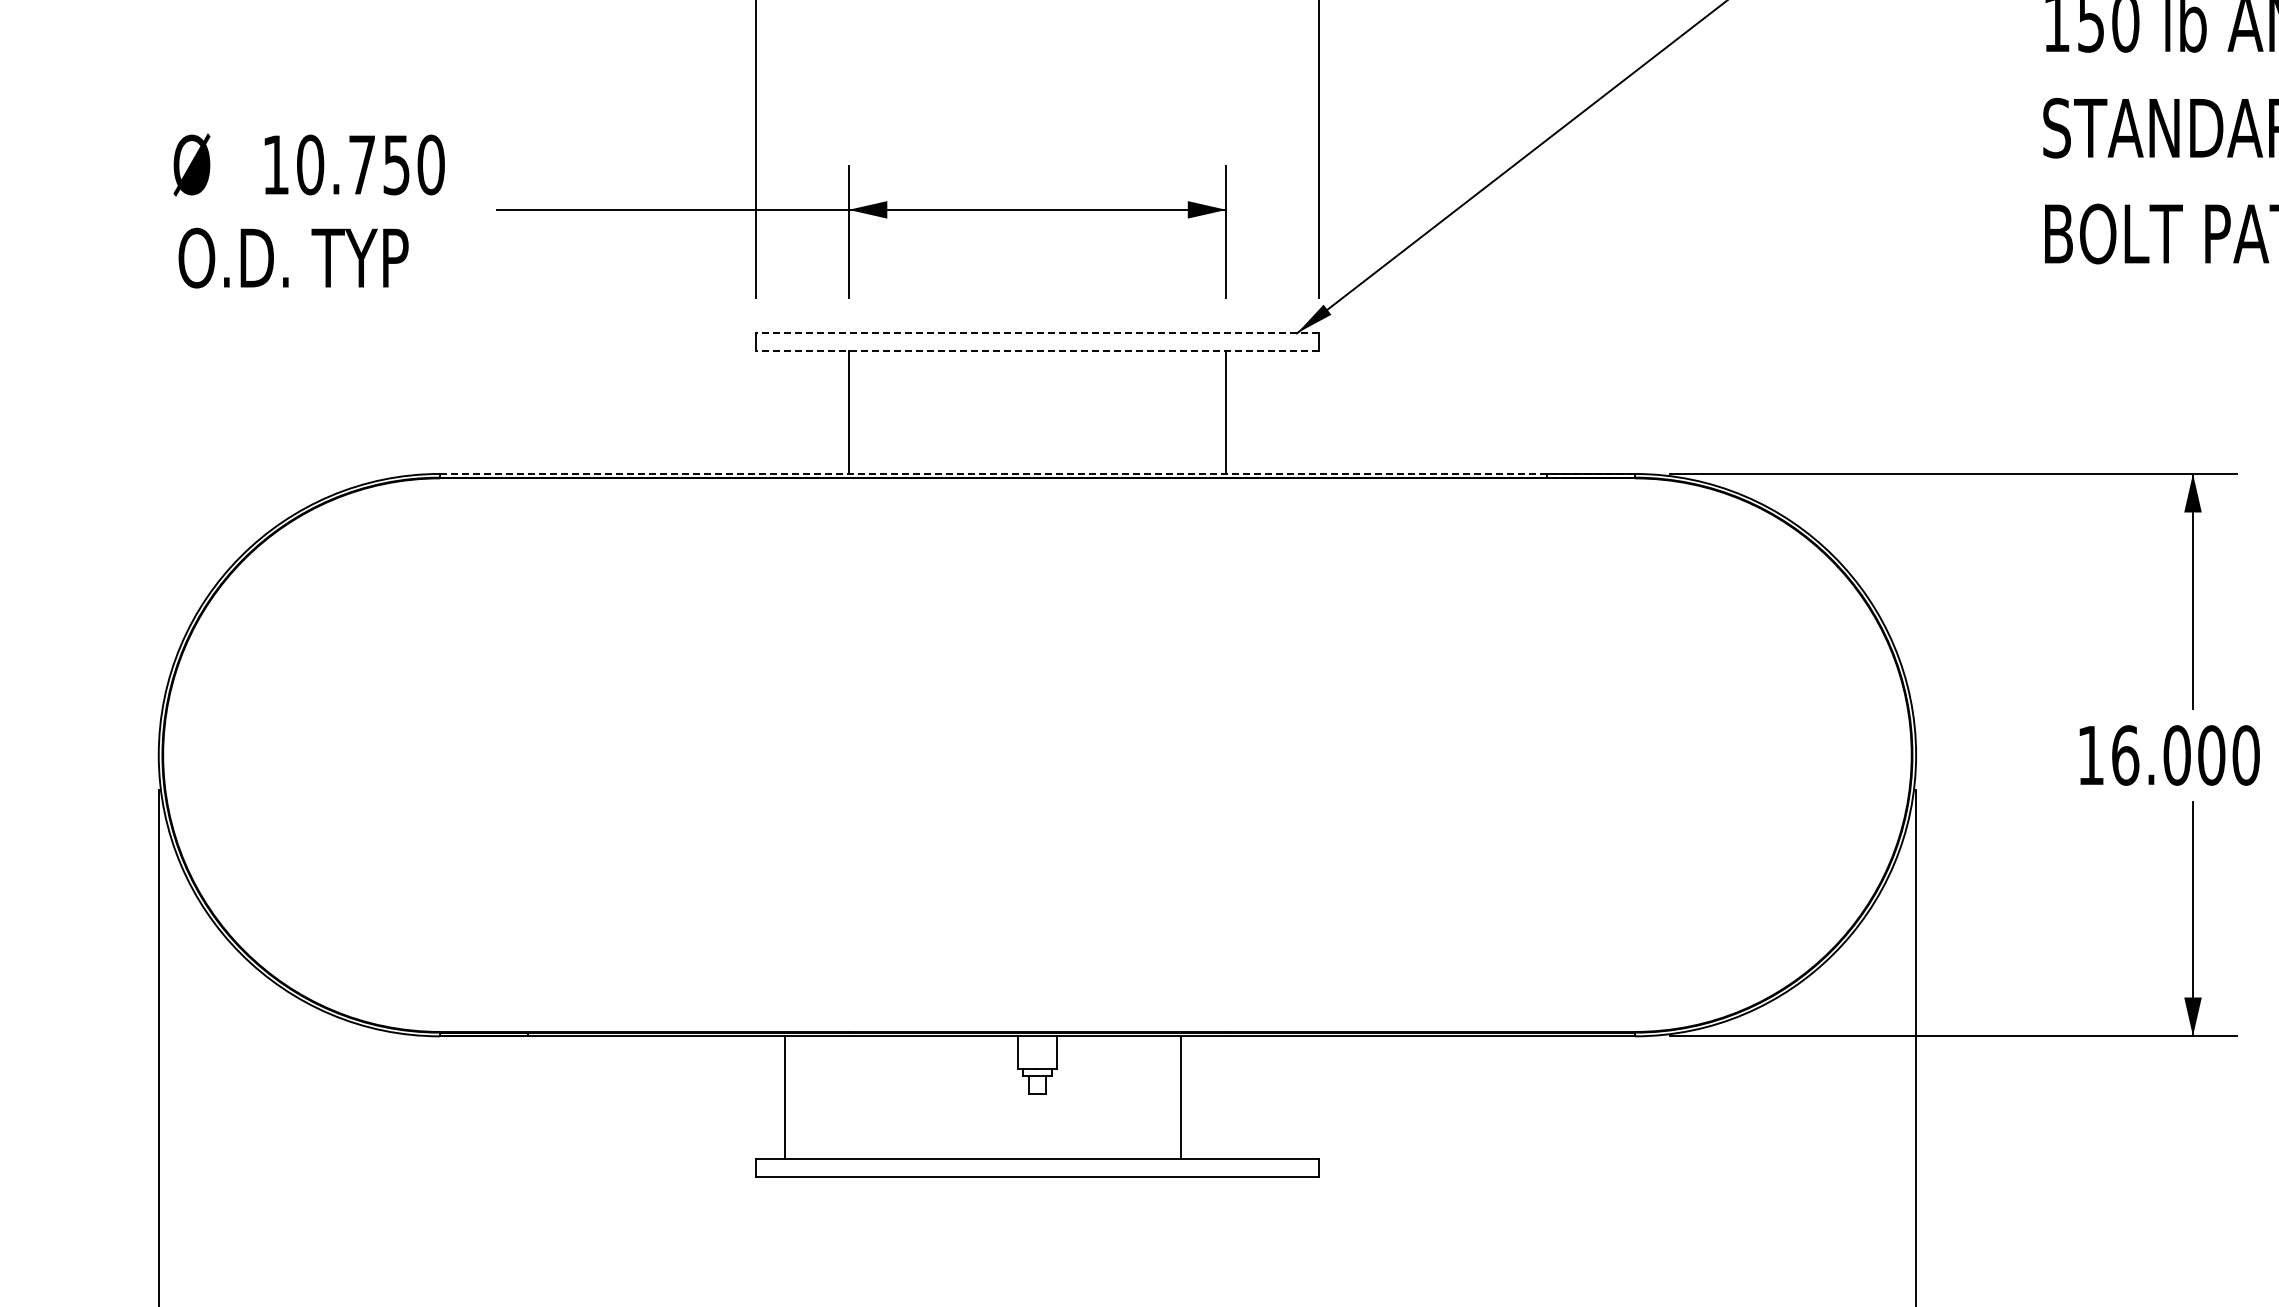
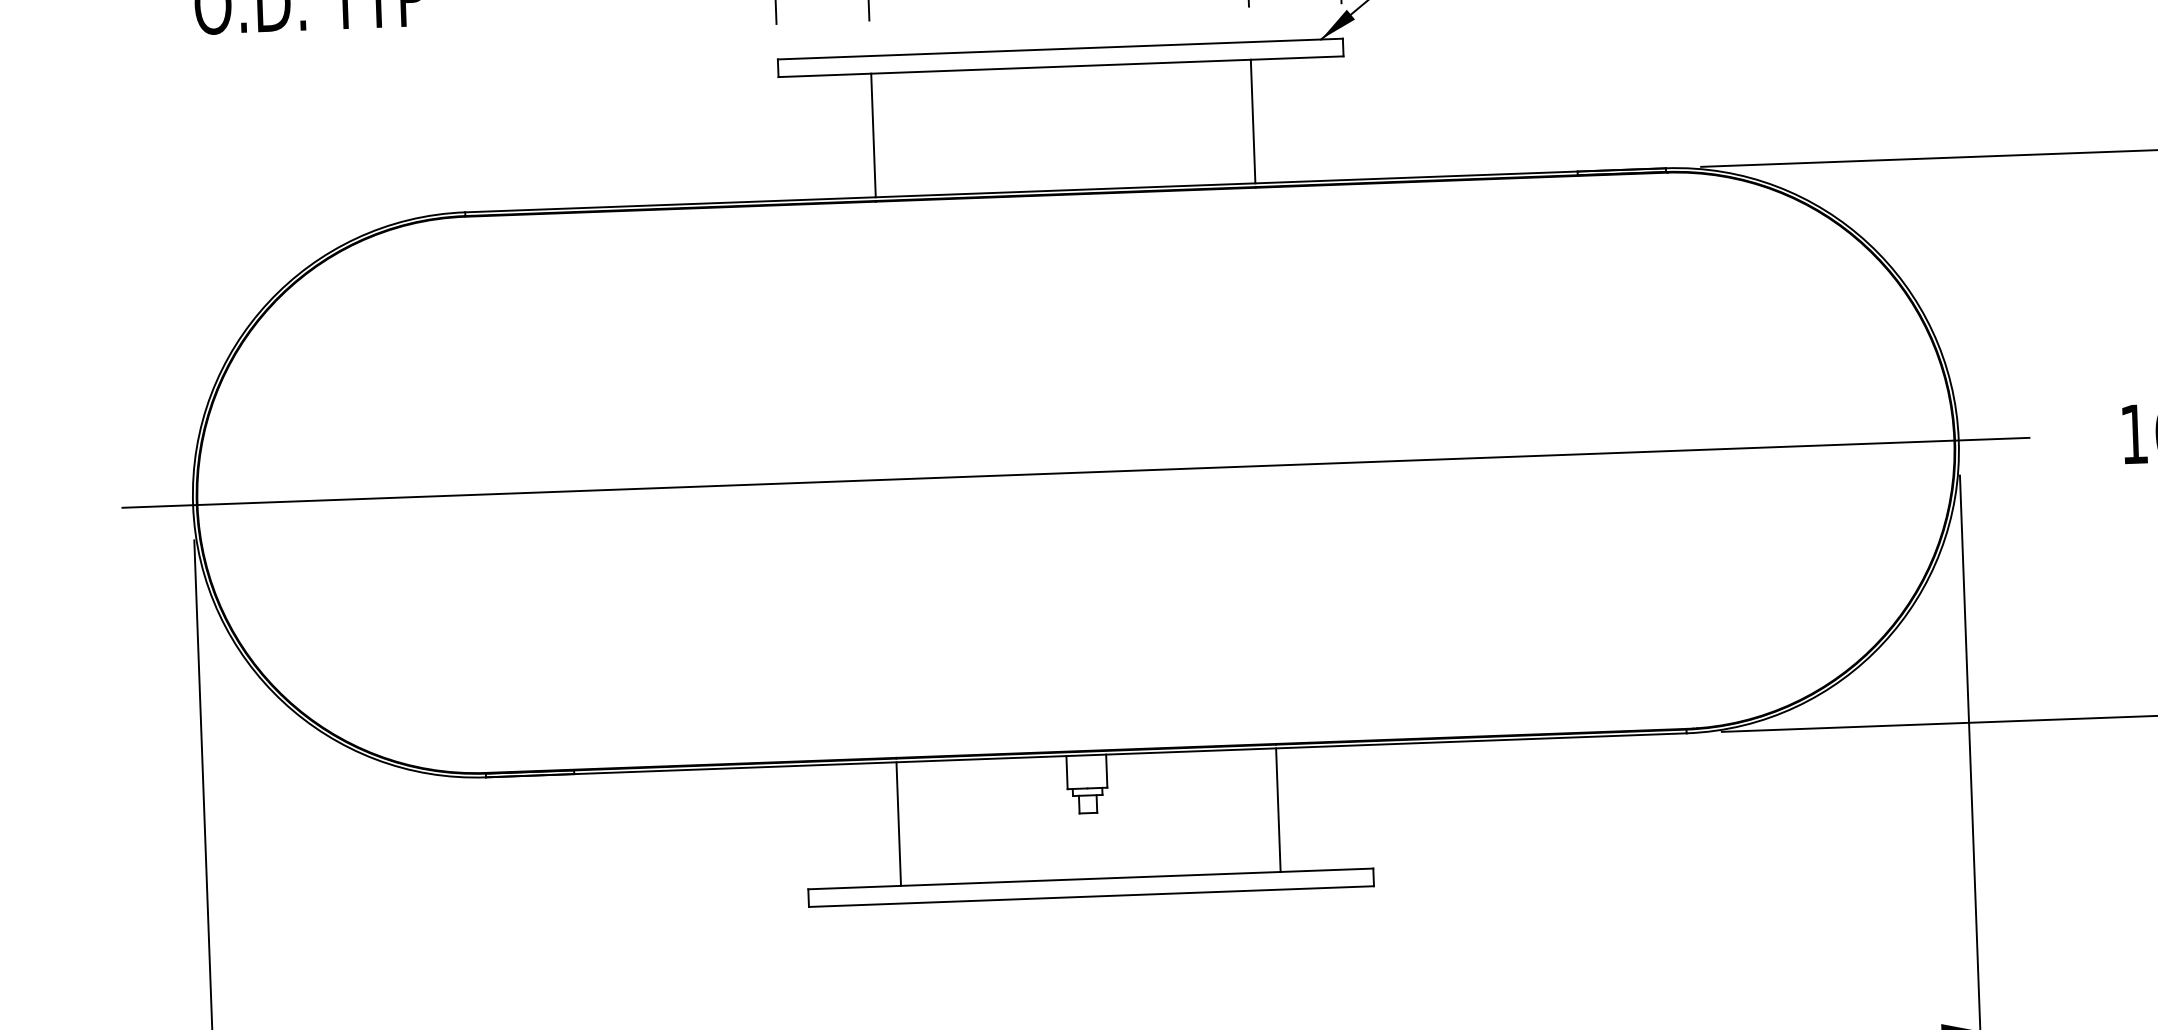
line: (1036, 333) -> (1059, 49), dashed -> solid
line: (1036, 350) -> (1060, 66), dashed -> solid
line: (1037, 473) -> (1065, 189), dashed -> solid
line: (1037, 755) -> (1075, 473), added
line: (784, 1097) -> (898, 823), moved
line: (1181, 1097) -> (1278, 809), moved

